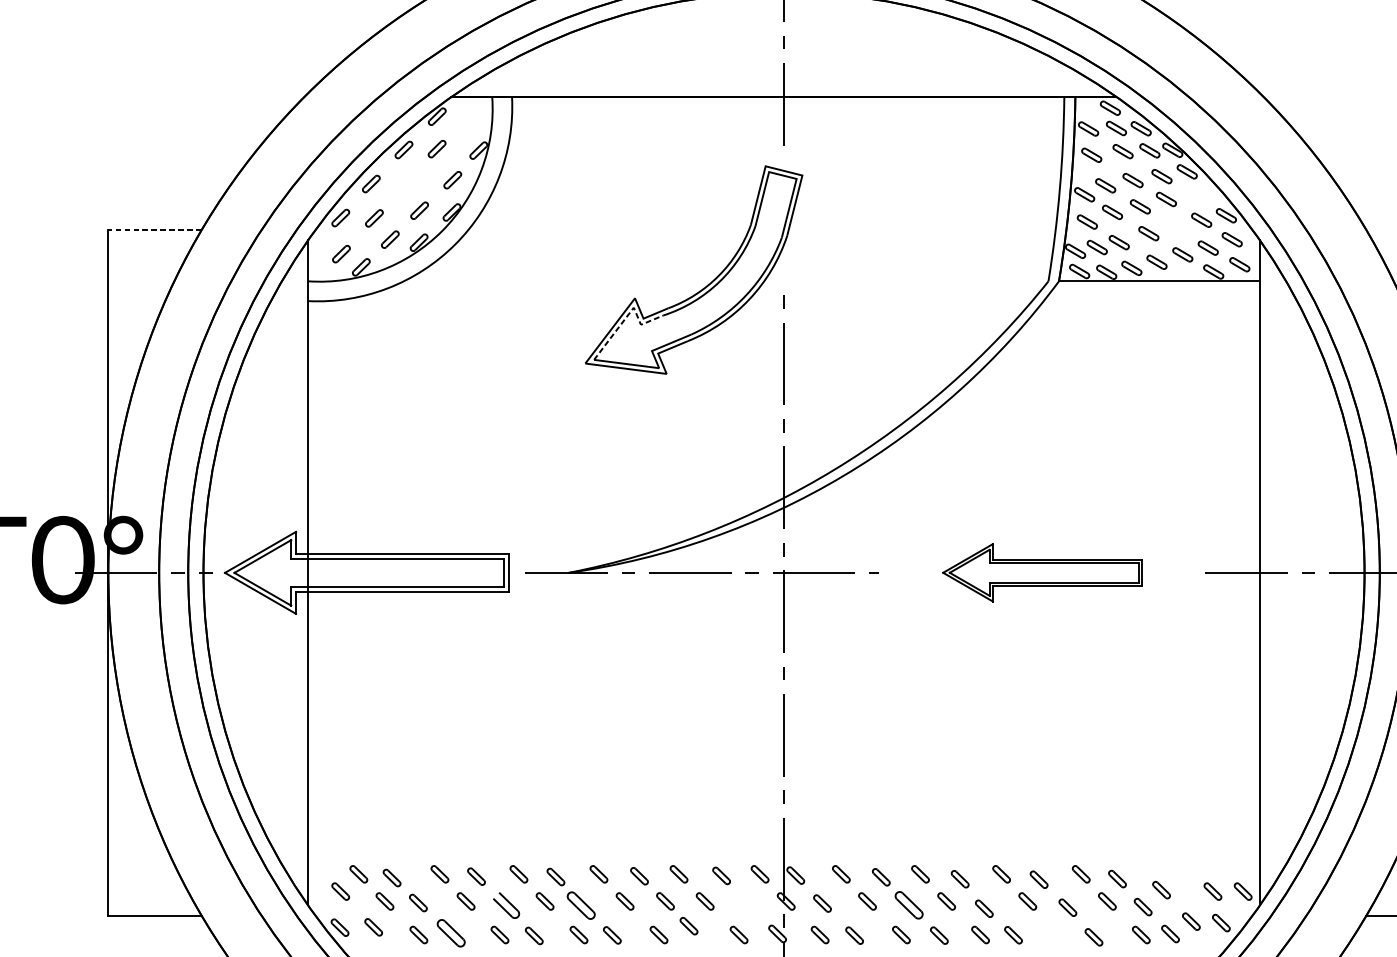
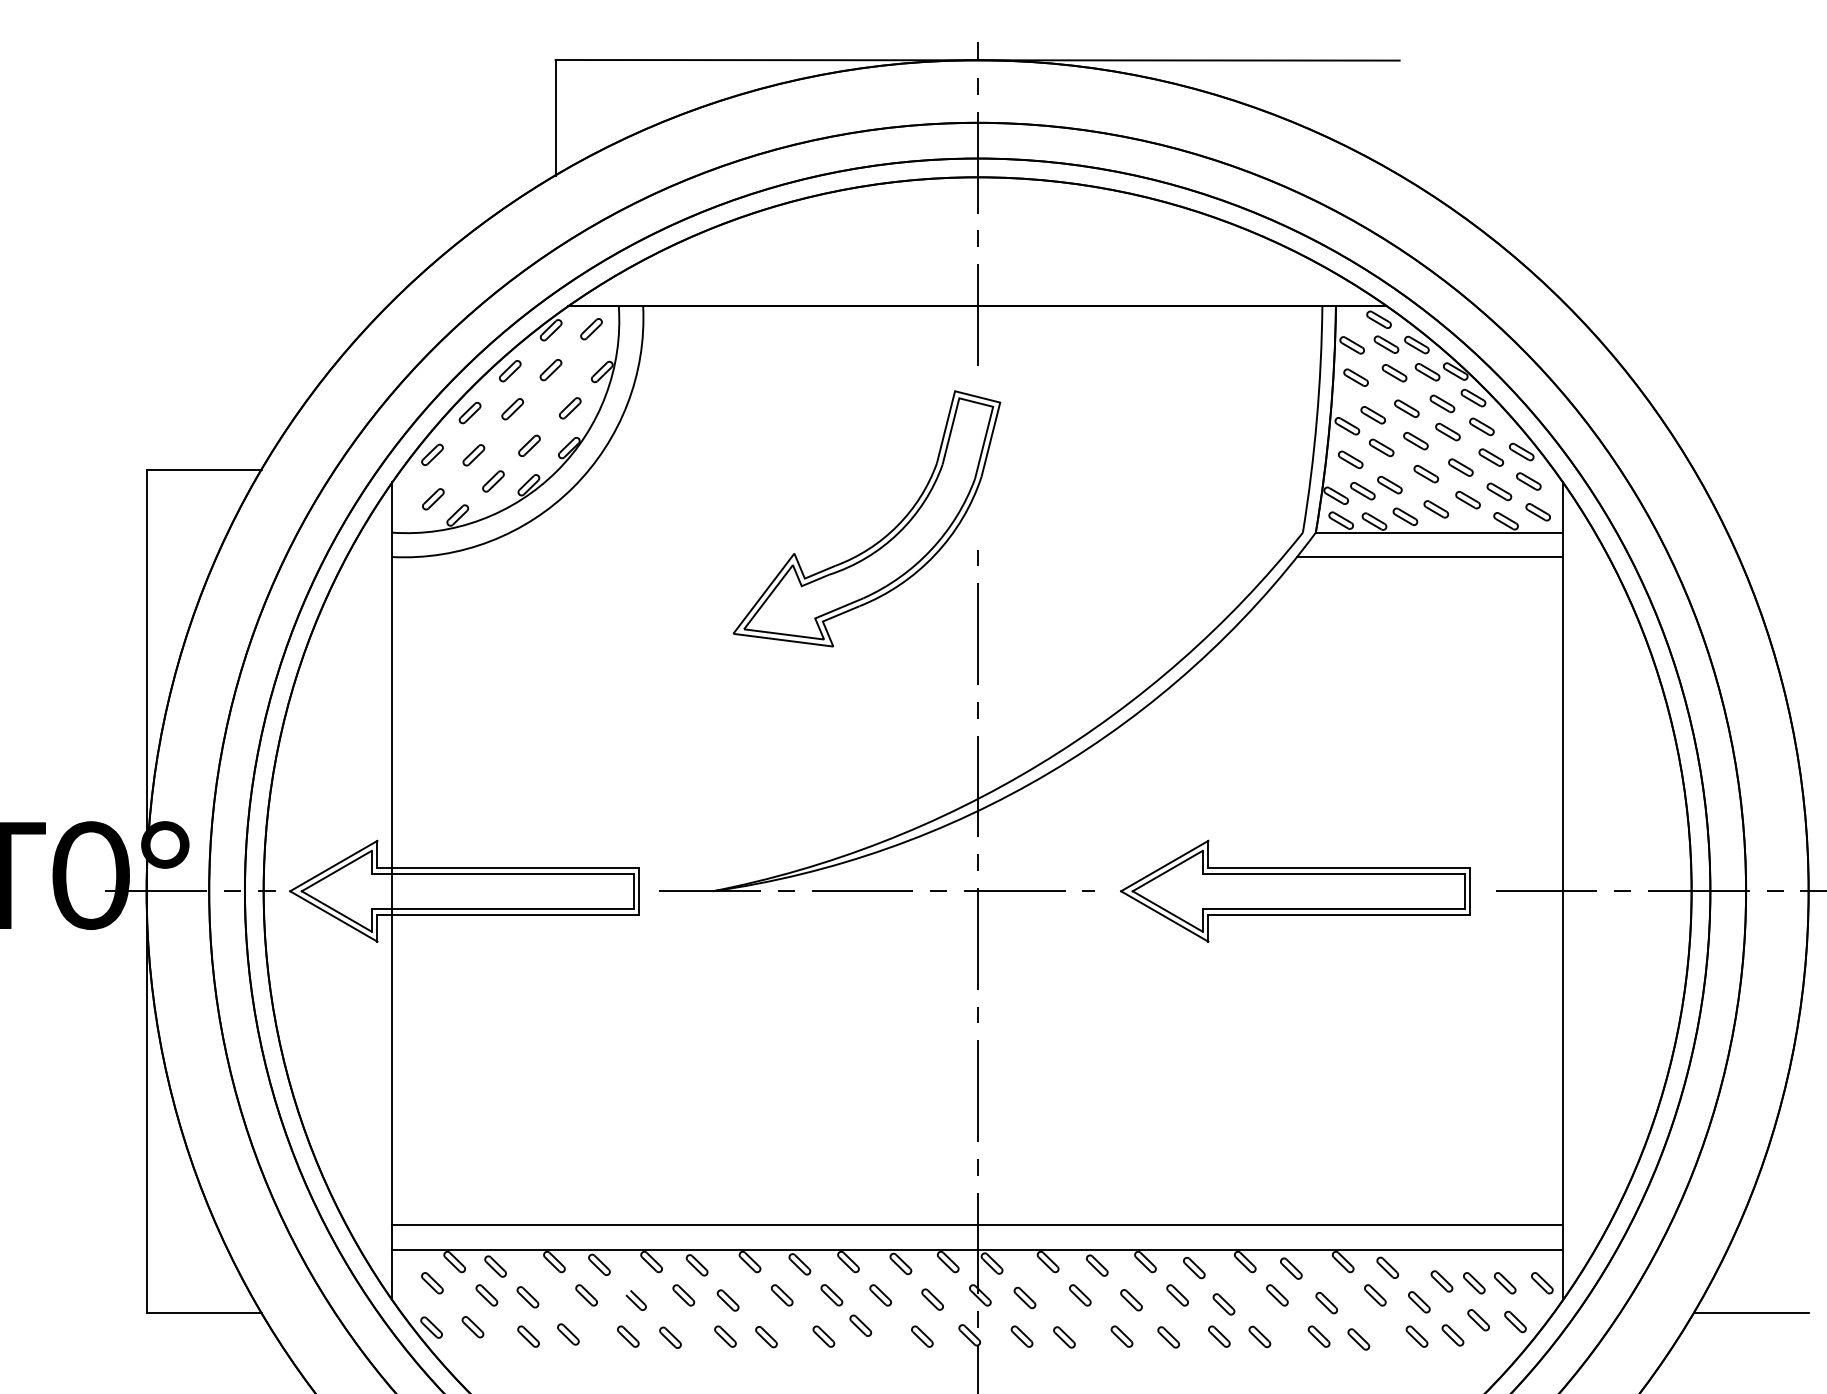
part: (470, 116) -> (591, 329), added
part: (405, 181) -> (512, 409), added
part: (1193, 194) -> (1481, 426), added
part: (1176, 228) -> (1460, 467), added
line: (154, 229) -> (203, 469), dashed -> solid
line: (1151, 301) -> (1429, 557), added
line: (627, 316) -> (785, 575), dashed -> solid
part: (1042, 572) -> (1295, 890), size x1.43
line: (783, 844) -> (977, 1225), added
line: (783, 864) -> (977, 1249), added
part: (1188, 891) -> (1474, 1283), added
part: (747, 904) -> (932, 1299), added
part: (505, 905) -> (635, 1300), size x0.62
part: (580, 905) -> (727, 1300), size x0.62
part: (909, 905) -> (1131, 1300), size x0.62
part: (451, 933) -> (568, 1334), size x0.62
part: (1061, 934) -> (1318, 1336), added

